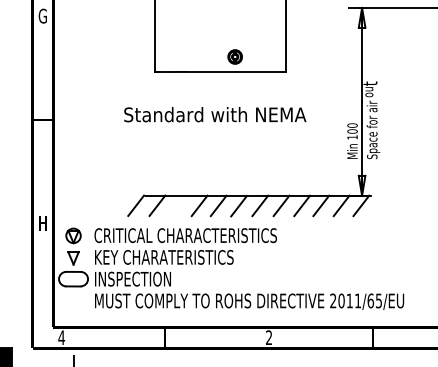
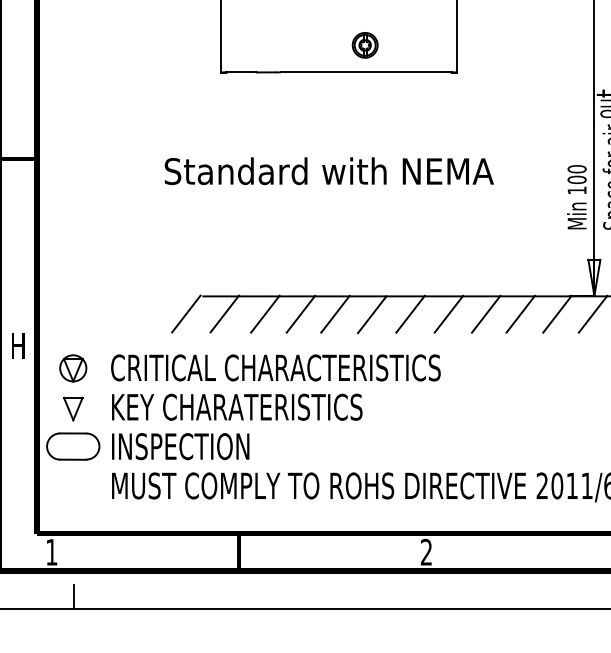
text: (215, 114) -> (329, 170), moved
line: (179, 205) -> (264, 313), added
text: (61, 337) -> (51, 551), 4 -> 1

